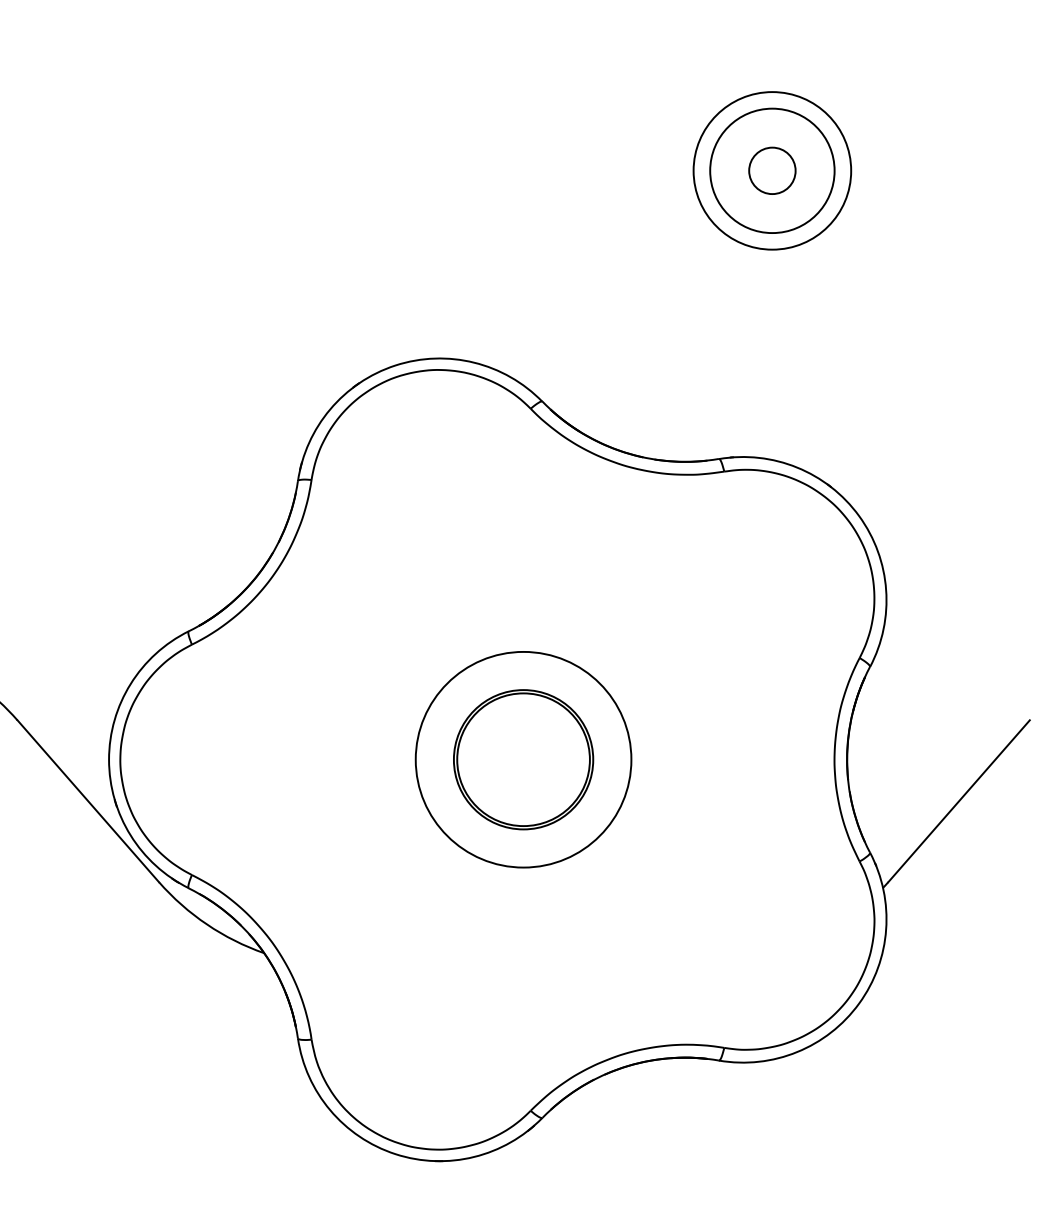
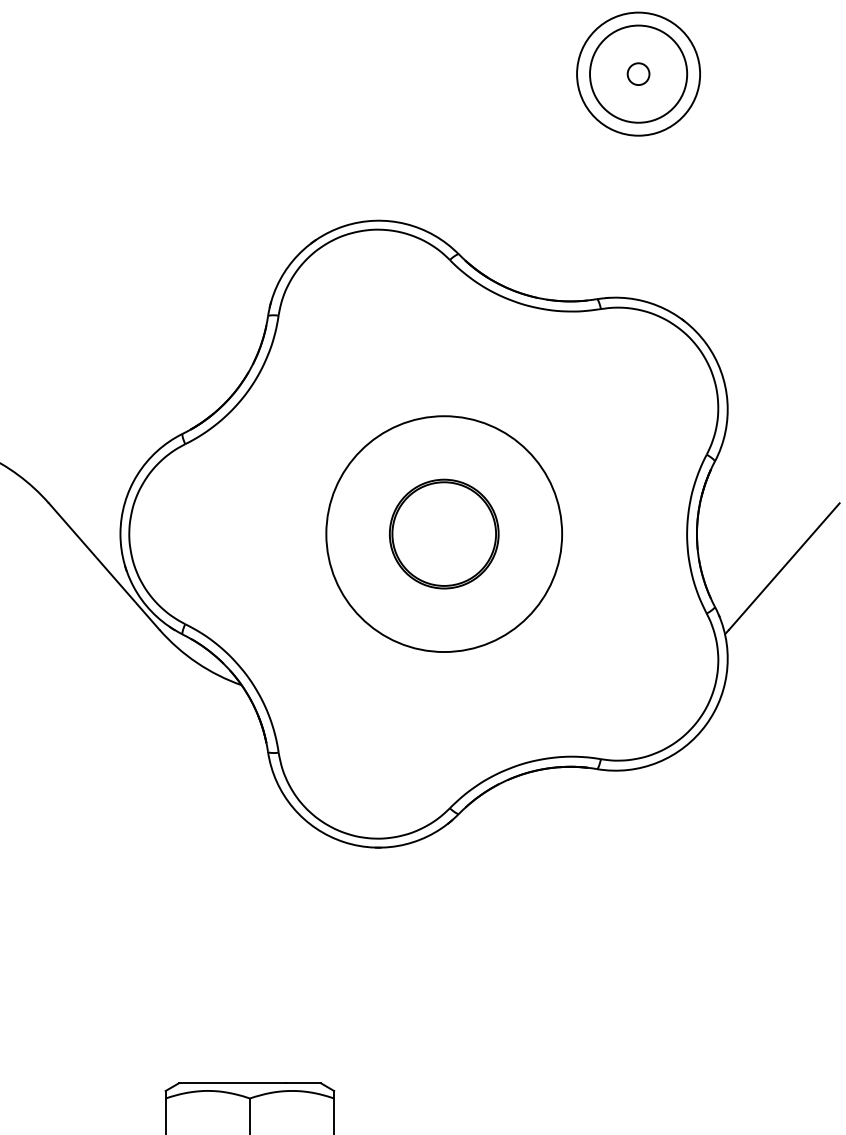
circle: (772, 171) -> (638, 74), size x0.6
circle: (523, 758) -> (444, 533), size x1.4

